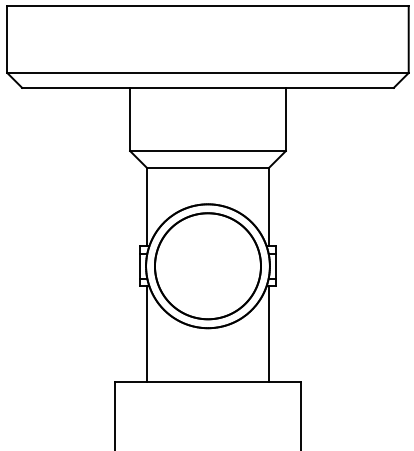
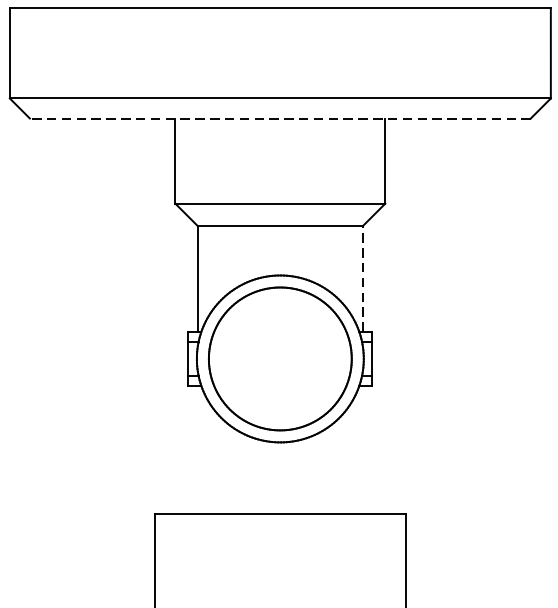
line: (208, 87) -> (281, 118), solid -> dashed
line: (269, 206) -> (363, 278), solid -> dashed
line: (146, 333) -> (197, 449), removed
line: (269, 333) -> (363, 449), removed

